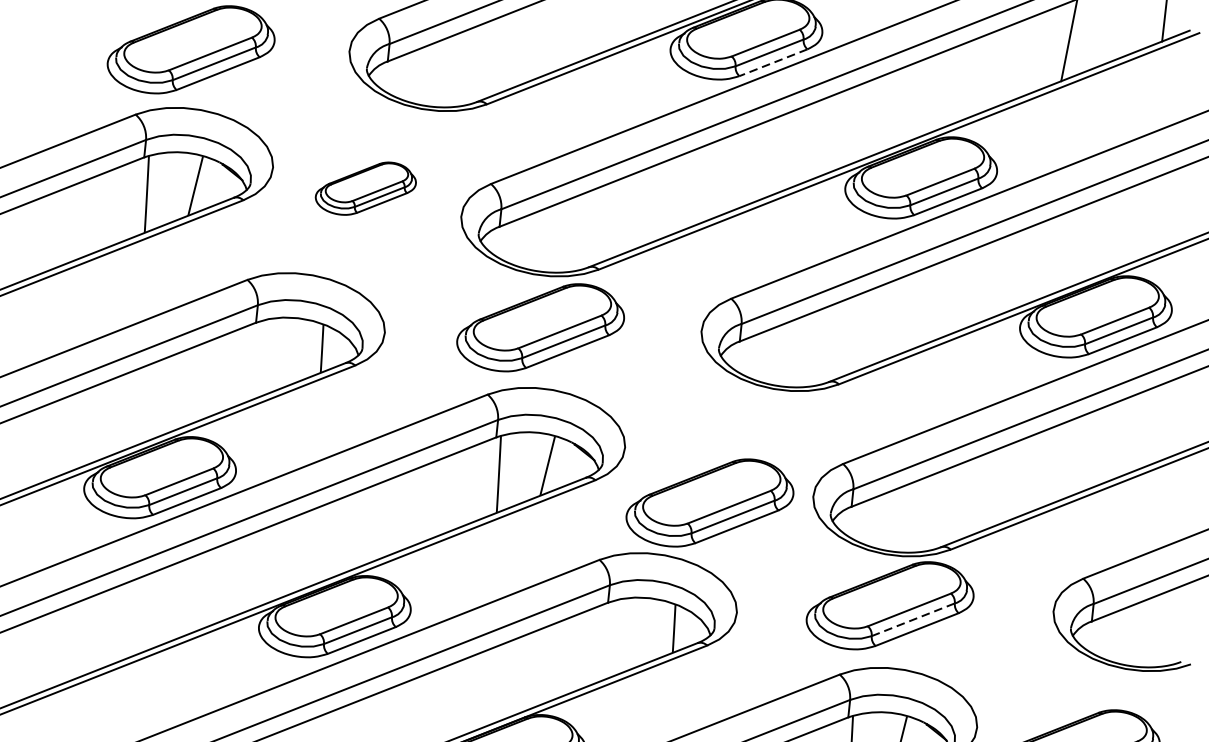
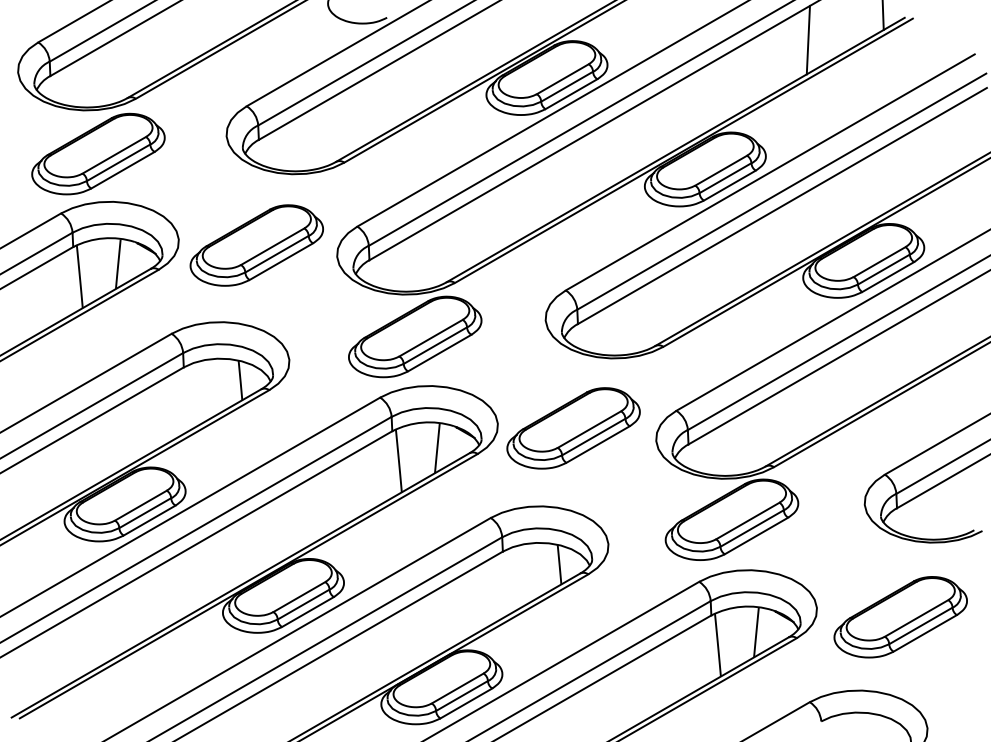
line: (773, 63) -> (571, 94), dashed -> solid
part: (365, 188) -> (256, 245), size x1.67
part: (710, 502) -> (573, 428), moved
line: (913, 619) -> (752, 528), dashed -> solid

